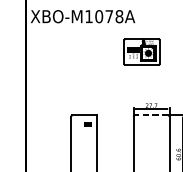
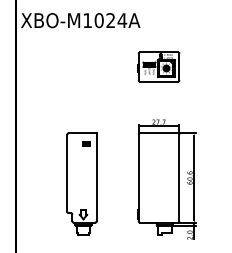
text: (114, 16) -> (116, 20), XBO-M1078A -> XBO-M1024A
part: (141, 51) -> (158, 66), moved
line: (152, 115) -> (159, 133), dashed -> solid

